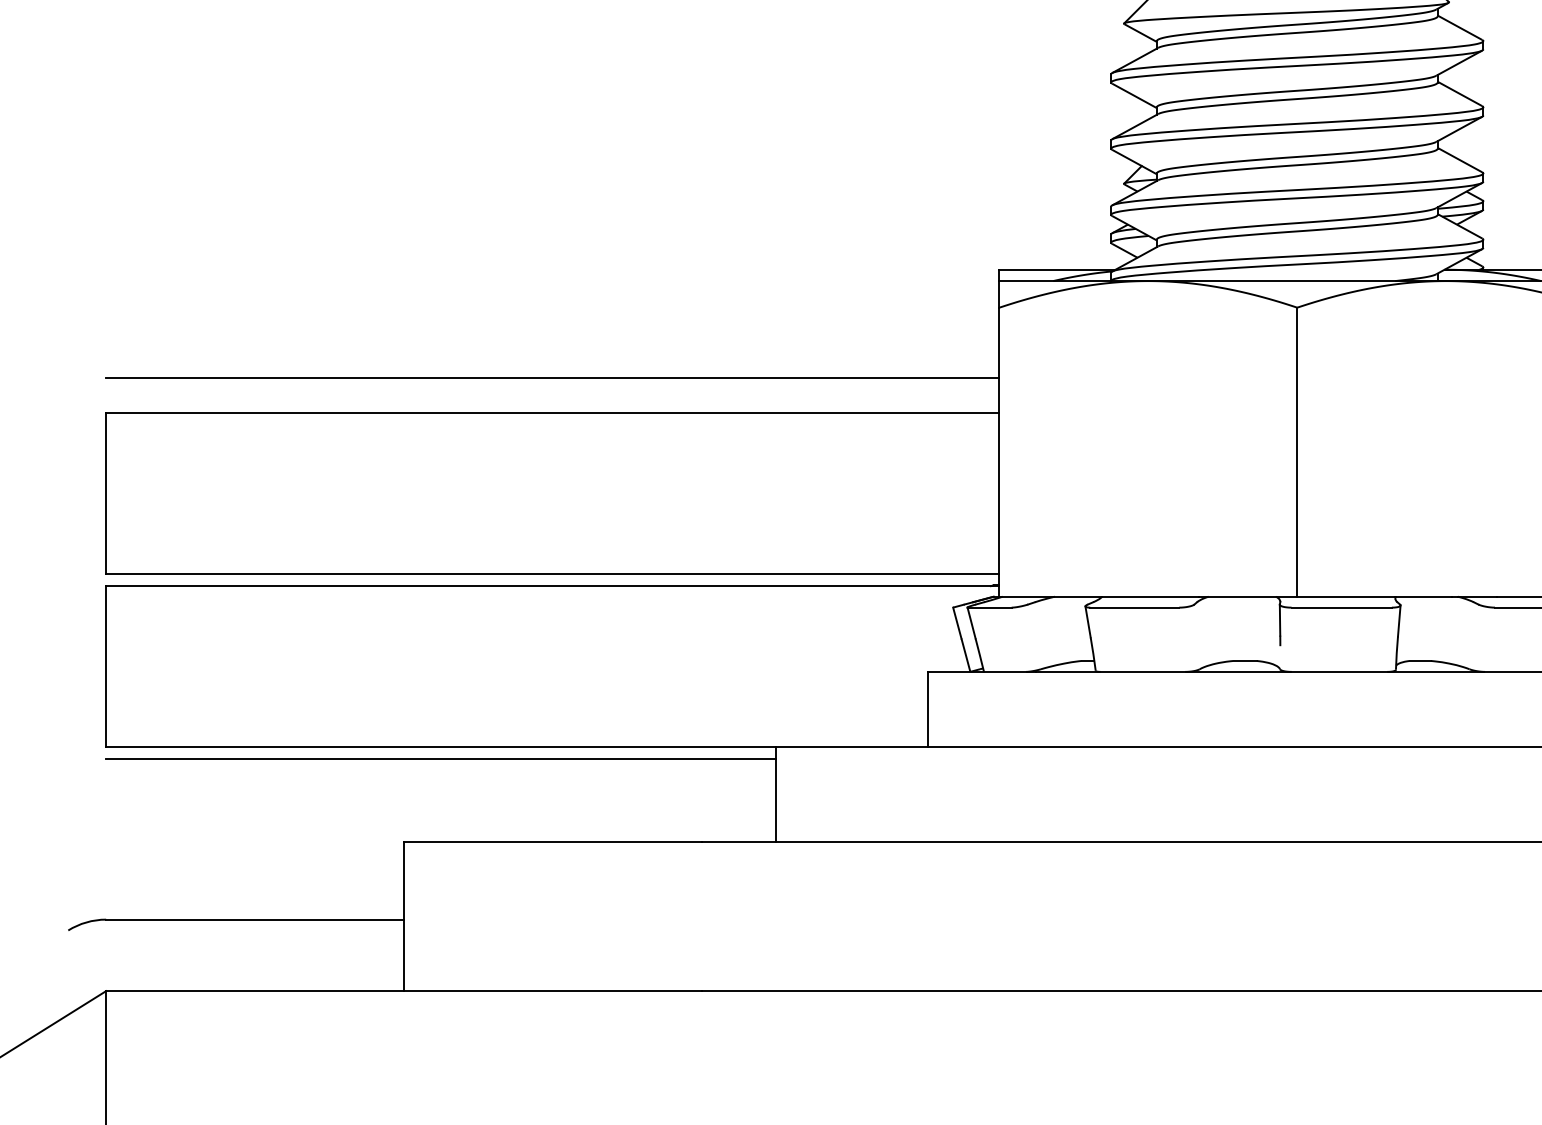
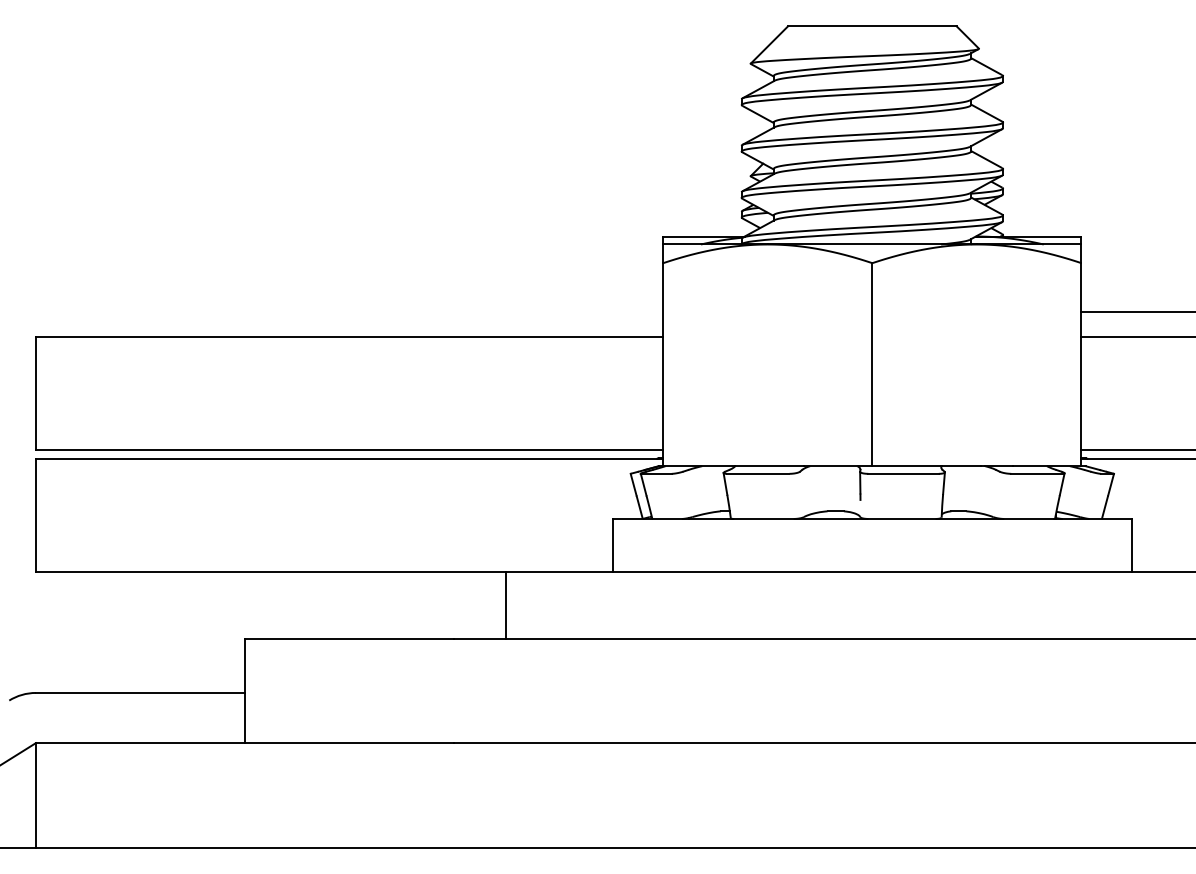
line: (552, 377) -> (349, 312), removed
line: (440, 759) -> (270, 580), removed

